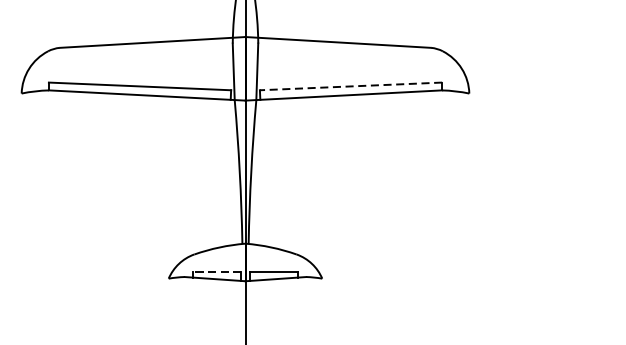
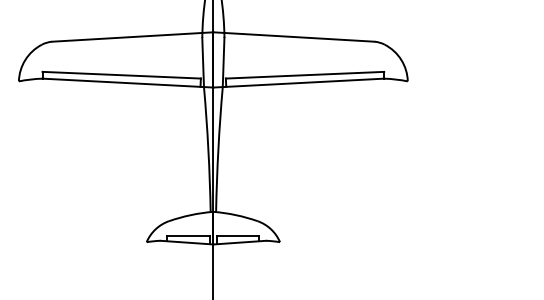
line: (350, 86) -> (304, 75), dashed -> solid
line: (216, 272) -> (188, 236), dashed -> solid

